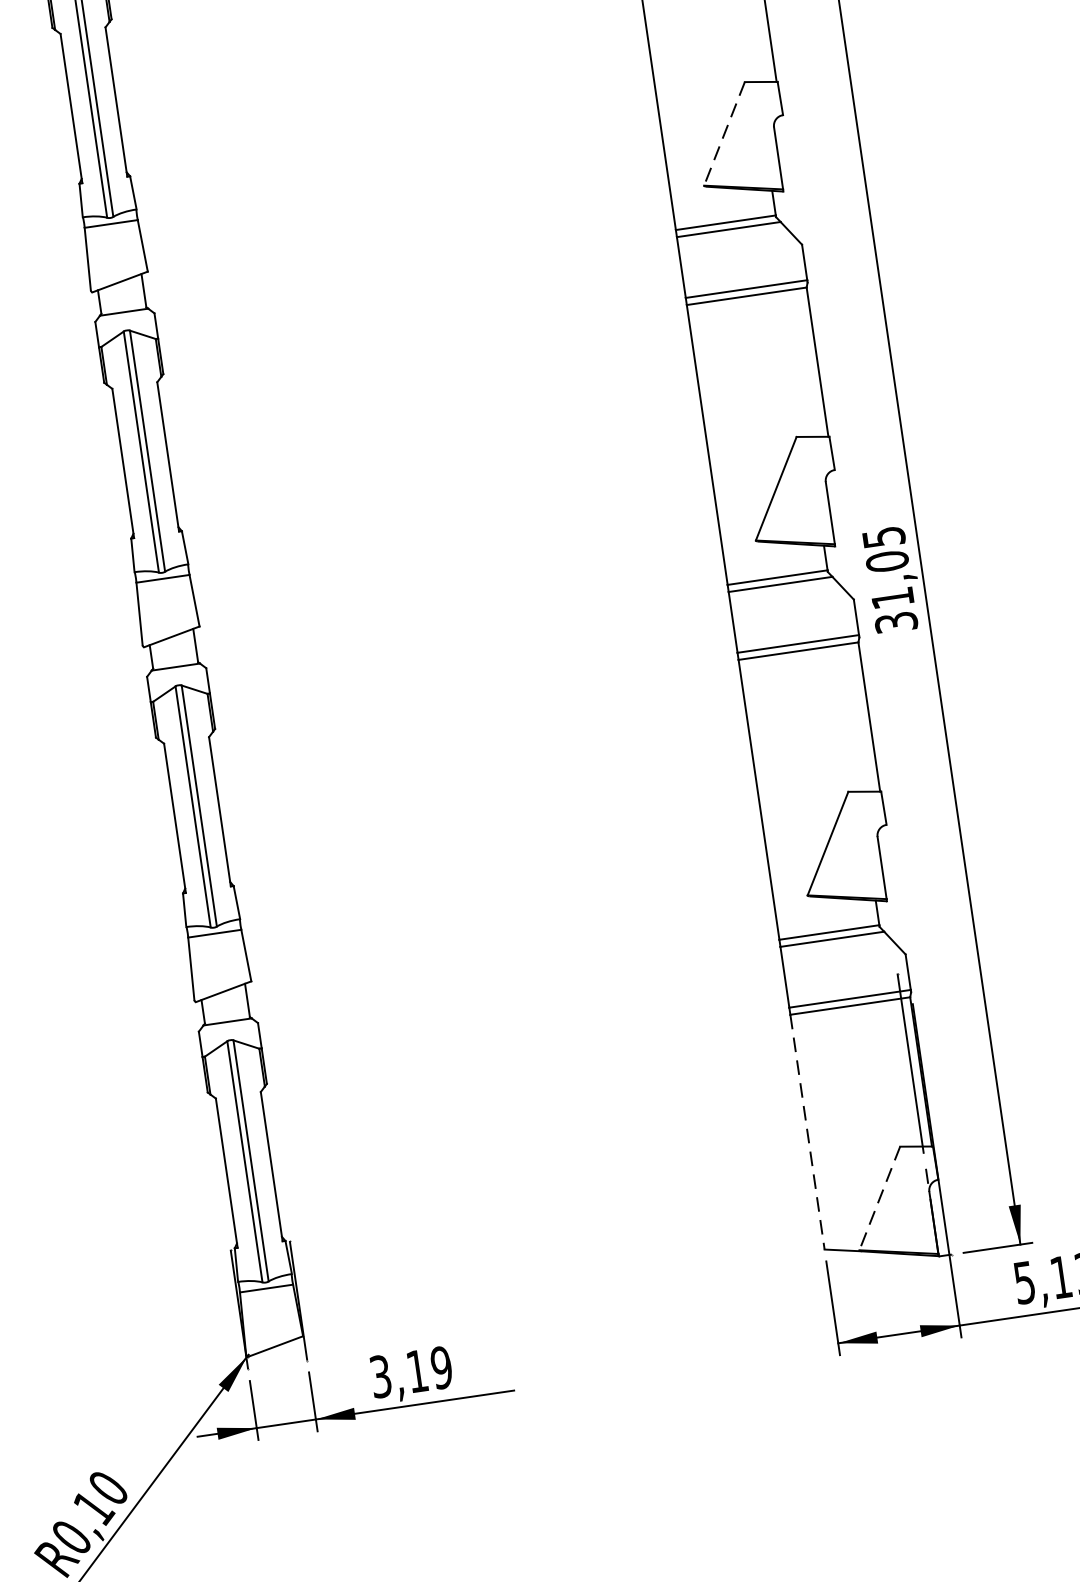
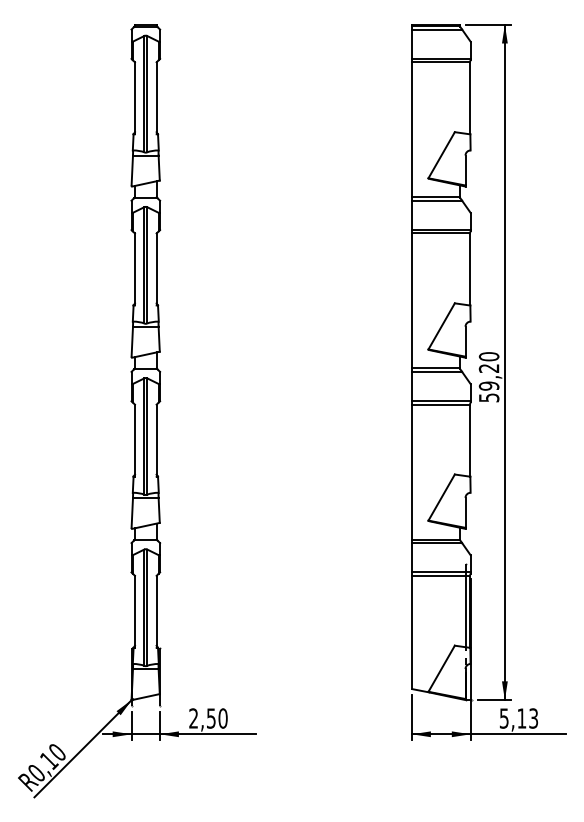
line: (724, 134) -> (441, 155), dashed -> solid
text: (888, 578) -> (488, 376), 31,05 -> 59,20
line: (808, 1132) -> (412, 632), dashed -> solid
line: (879, 1197) -> (441, 668), dashed -> solid
text: (411, 1372) -> (208, 718), 3,19 -> 2,50

